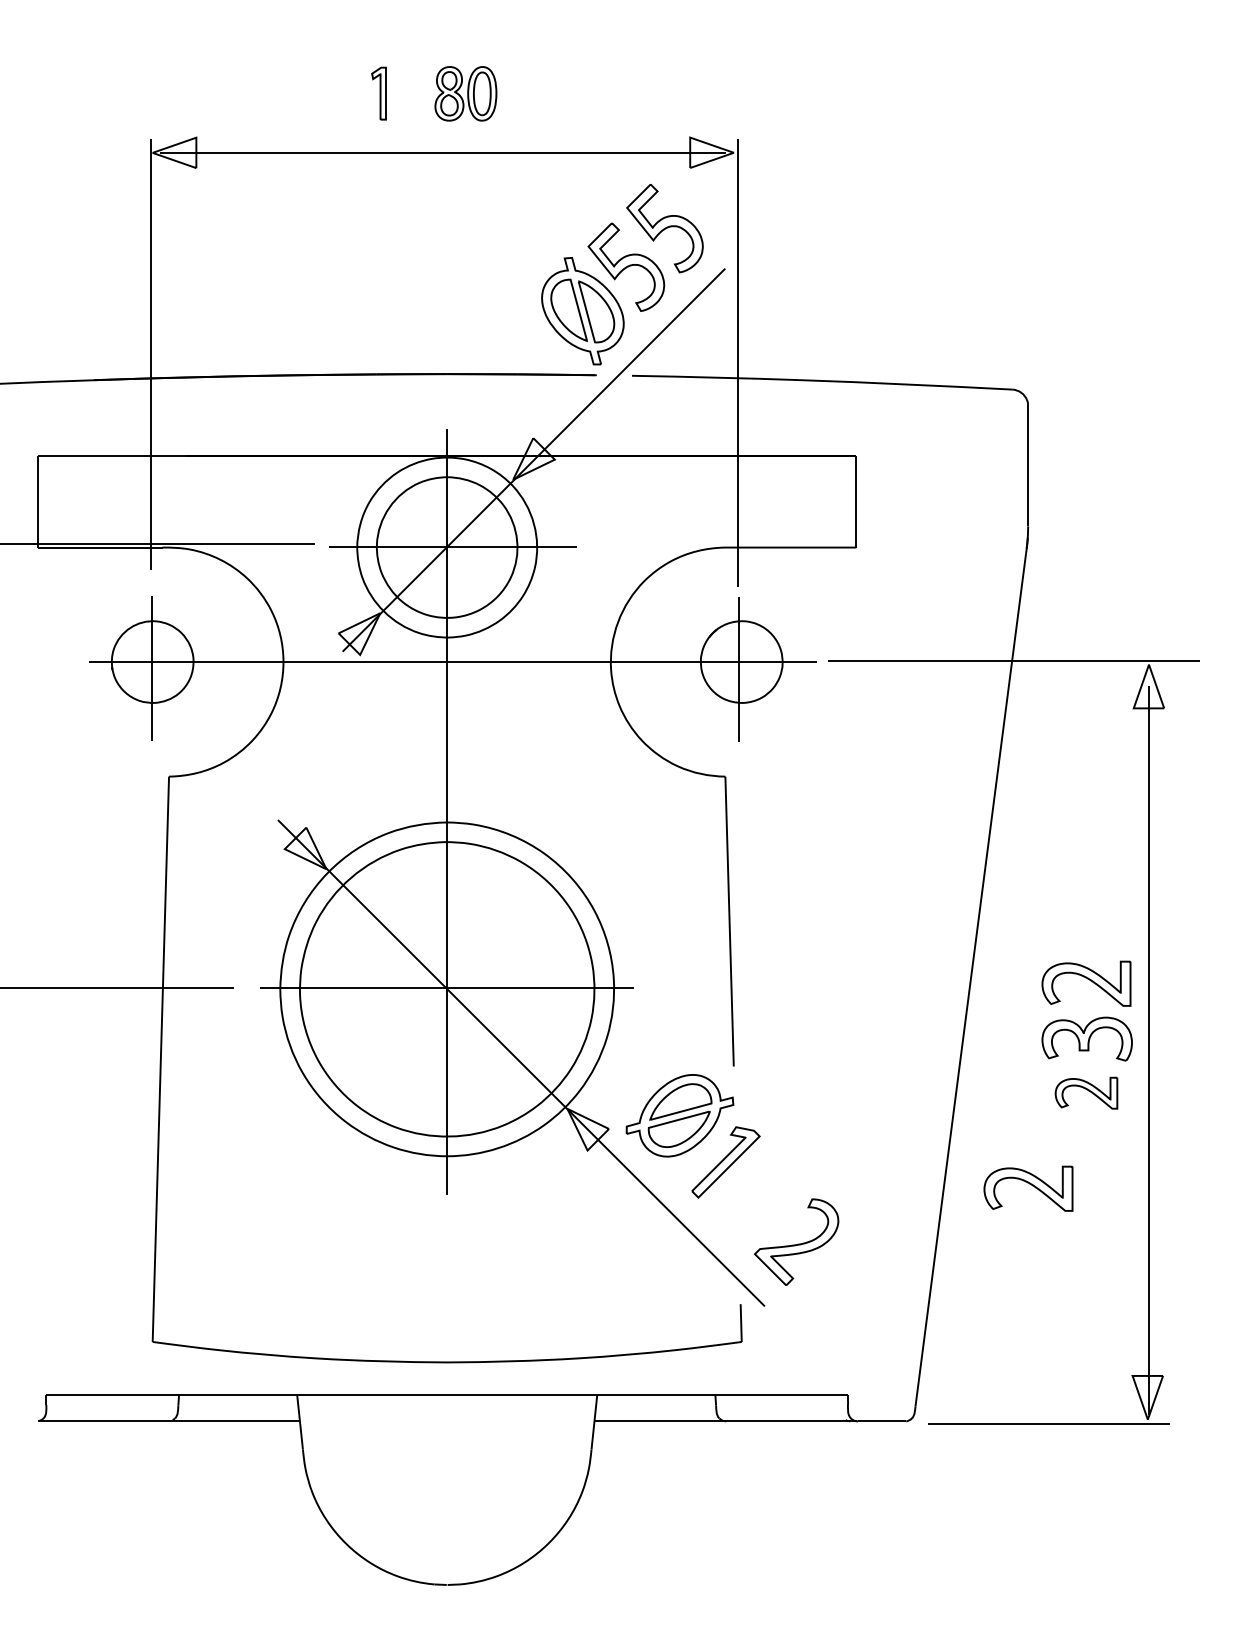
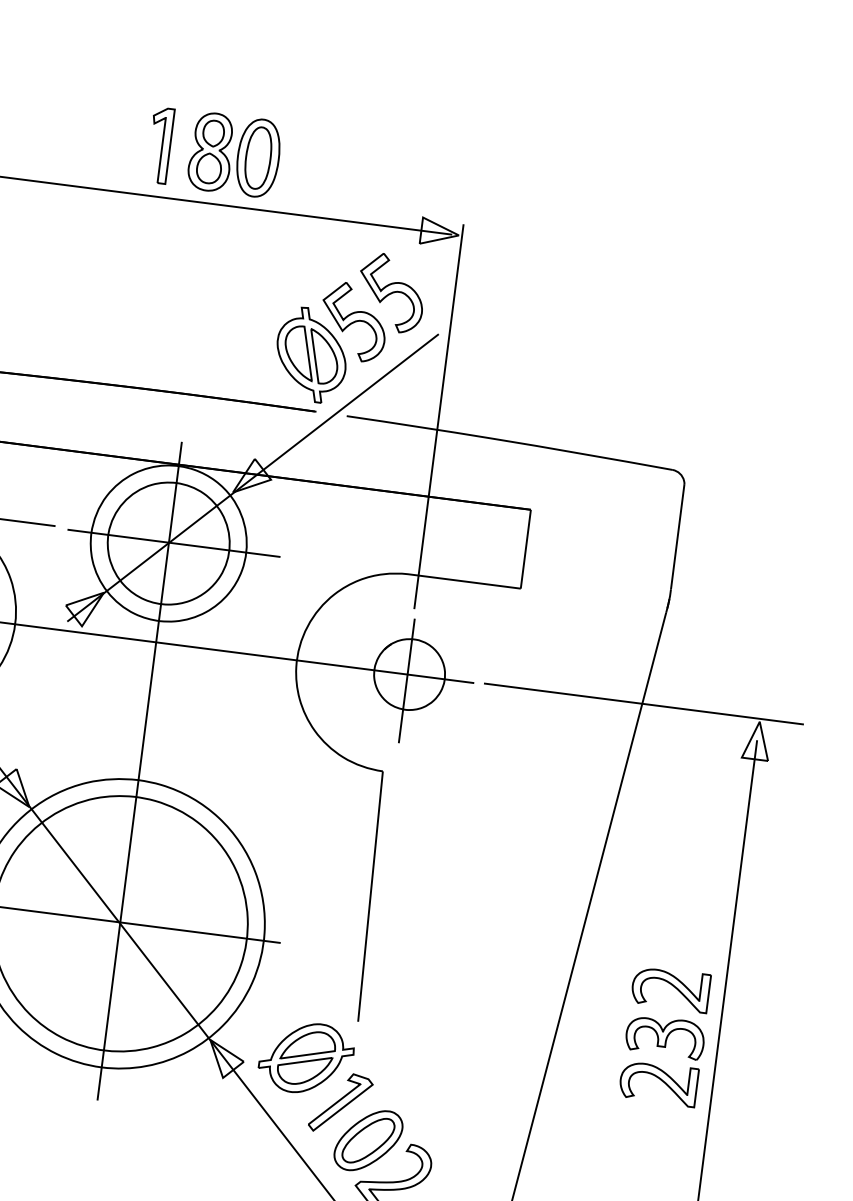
part: (378, 93) -> (159, 145), size x1.67
part: (465, 93) -> (234, 154), size x1.67
part: (1086, 1093) -> (658, 1083), size x1.43
part: (1028, 1188) -> (598, 1159), removed
part: (762, 1200) -> (368, 1140), added

